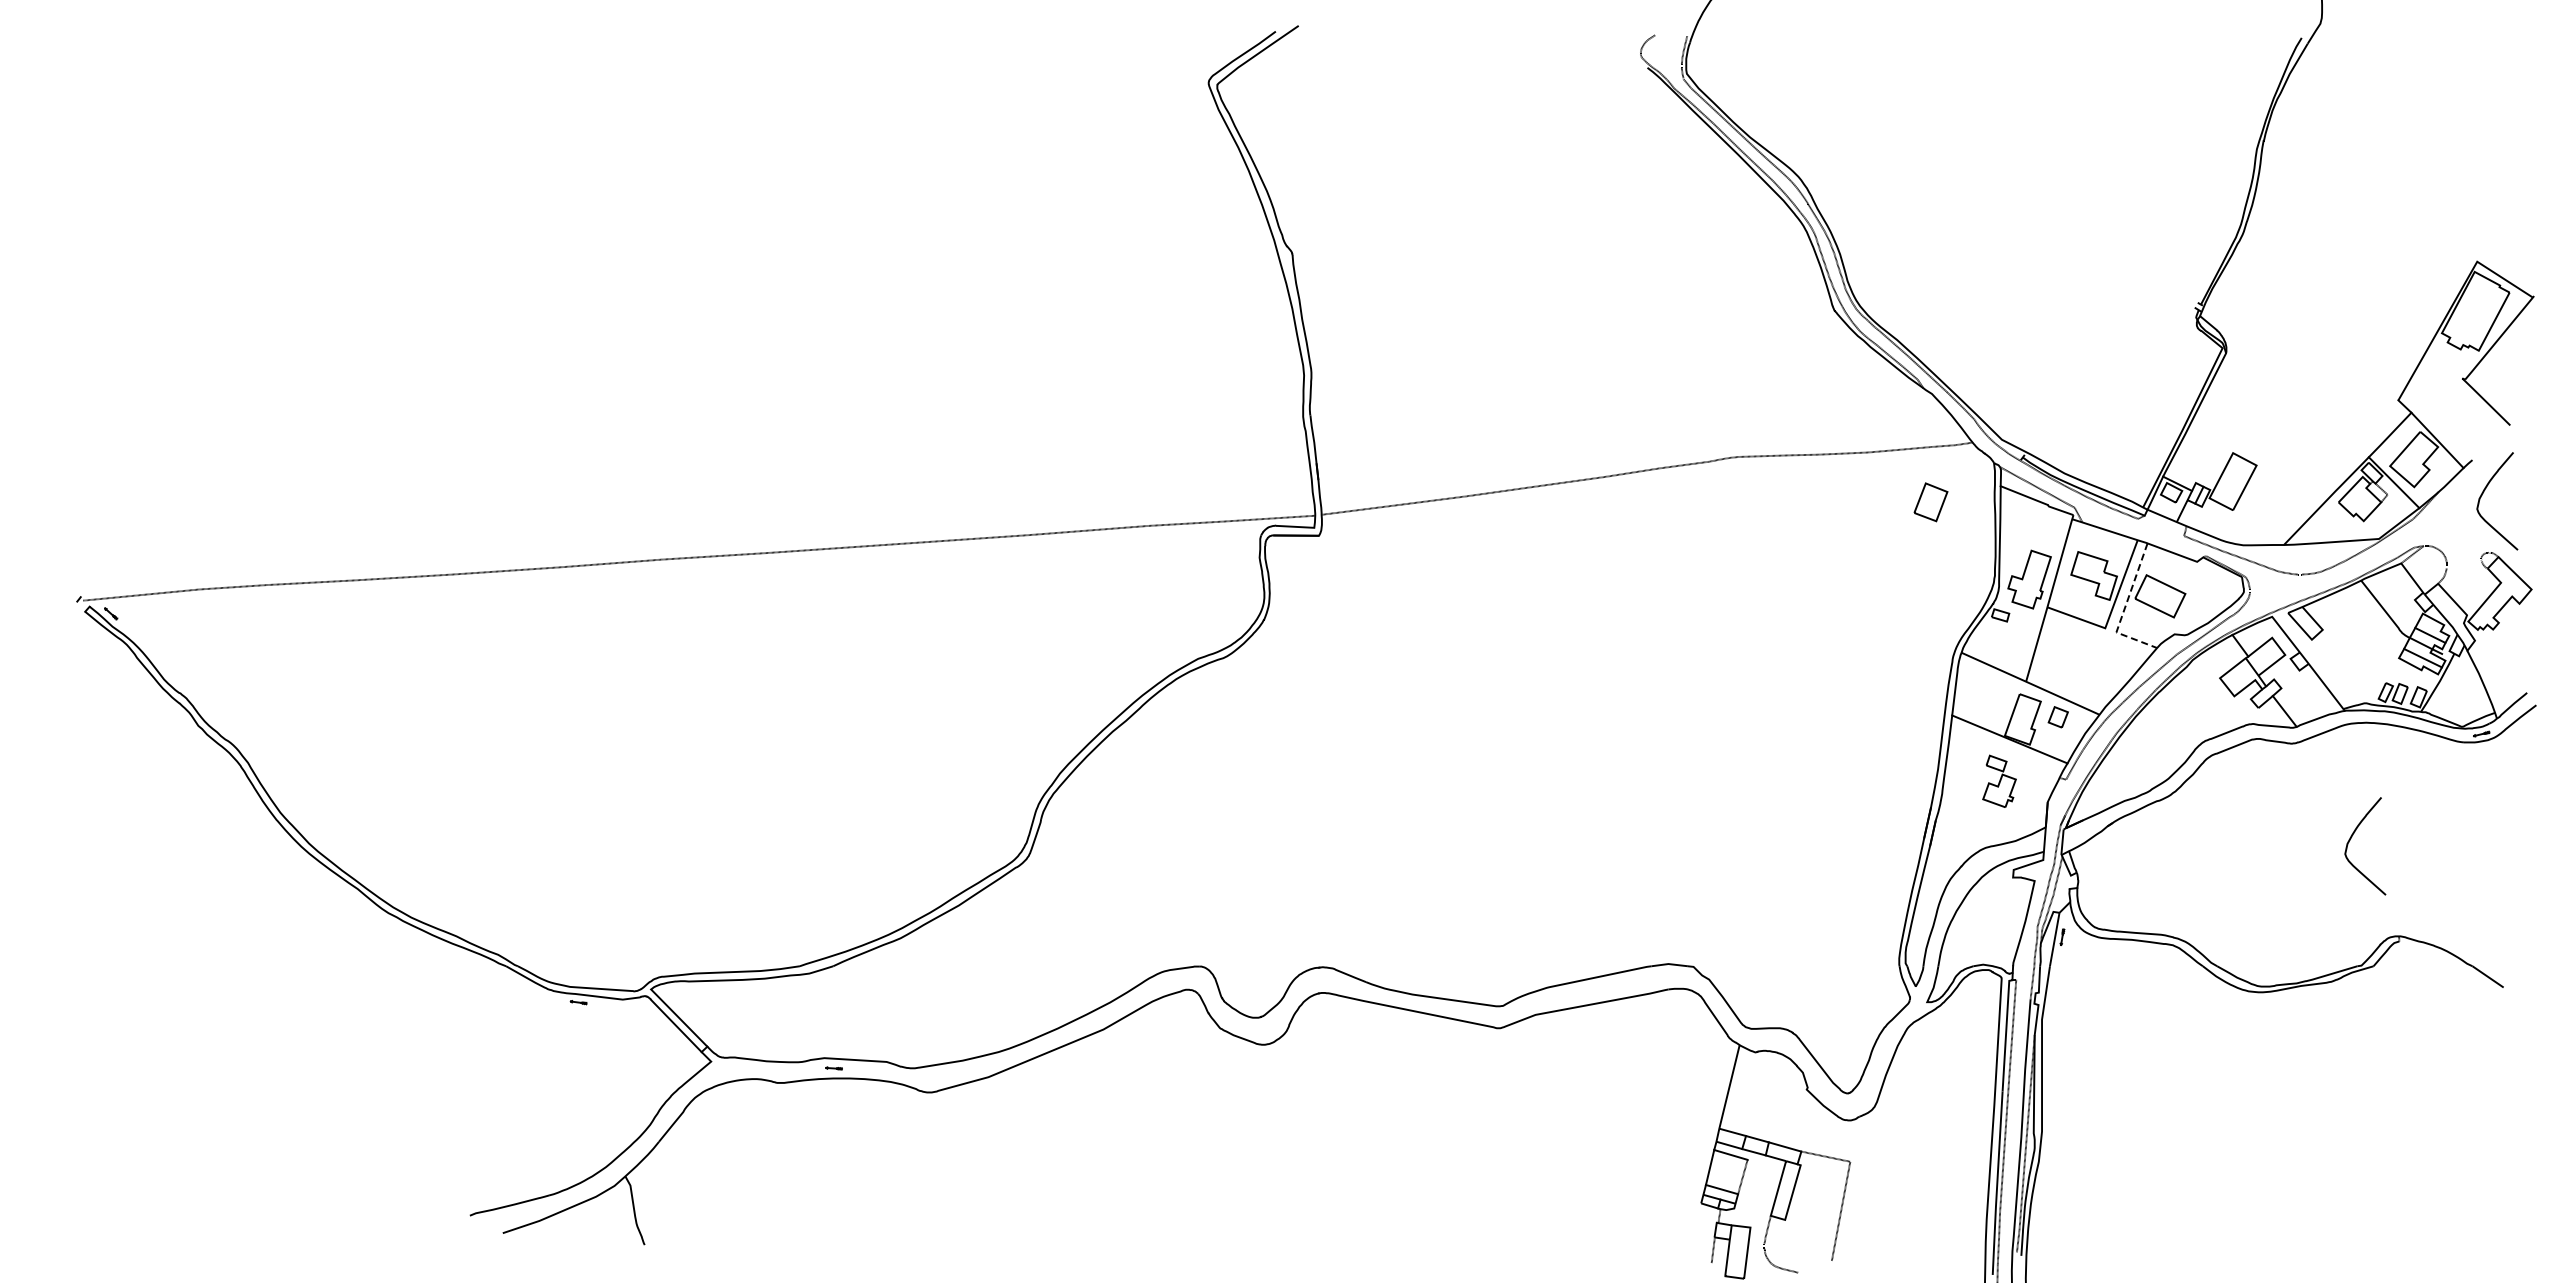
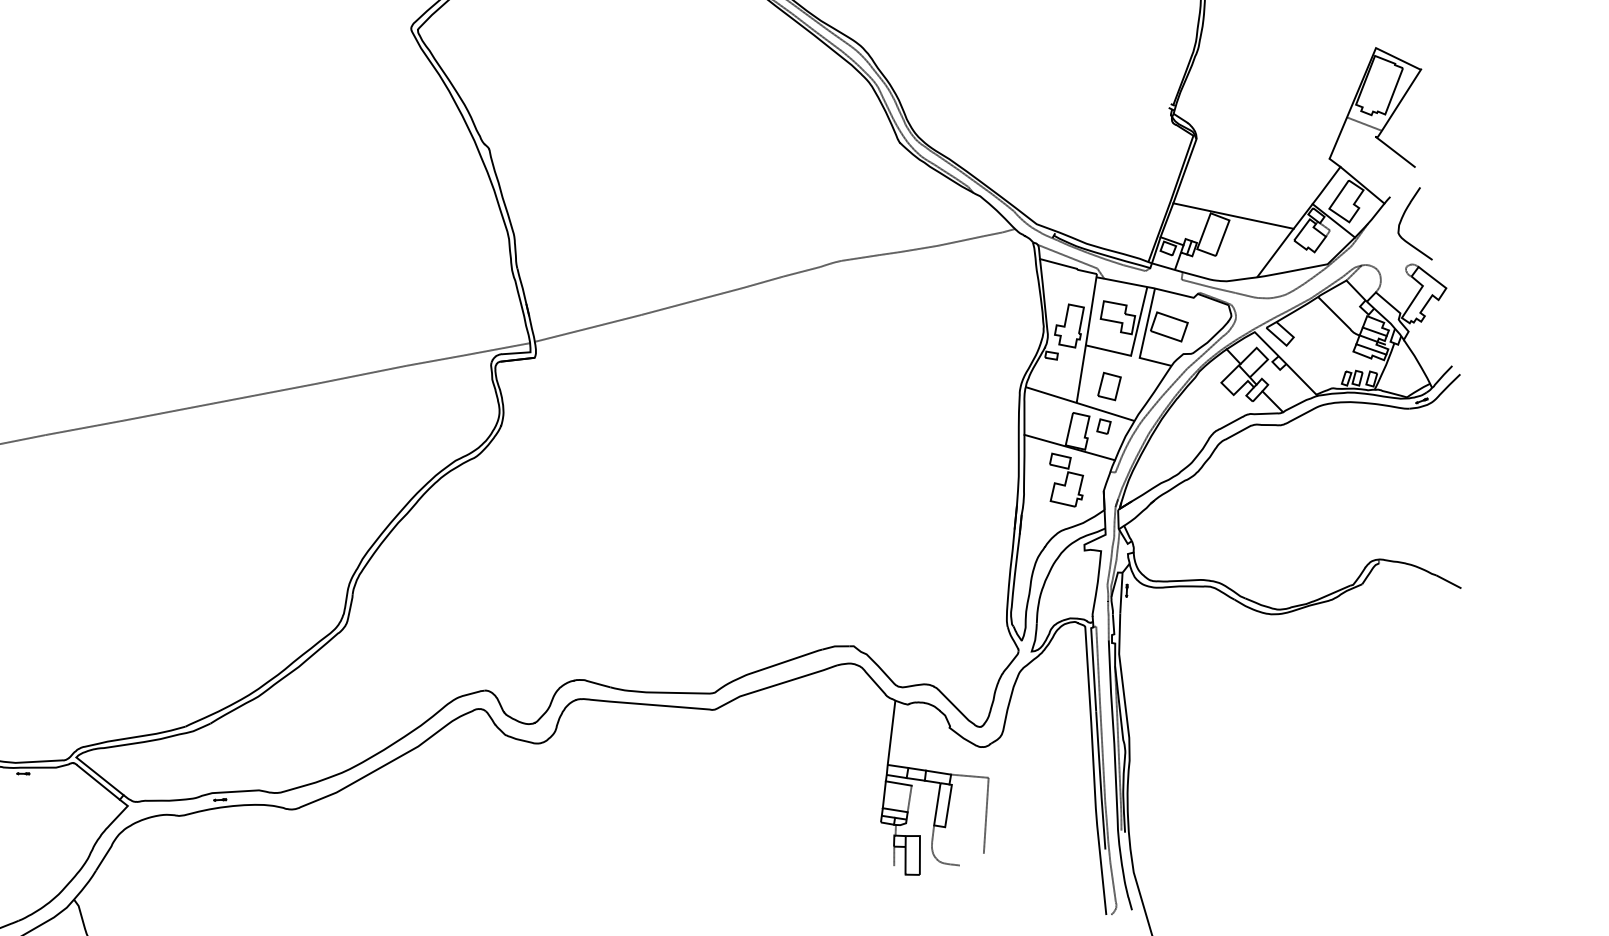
line: (2449, 359) -> (1364, 123), added
line: (2262, 460) -> (1233, 216), added
part: (1930, 502) -> (1109, 386), moved
line: (2124, 609) -> (1143, 340), dashed -> solid
part: (1999, 781) -> (1065, 479), size x1.43
curve: (2351, 838) -> (1334, 490), removed

